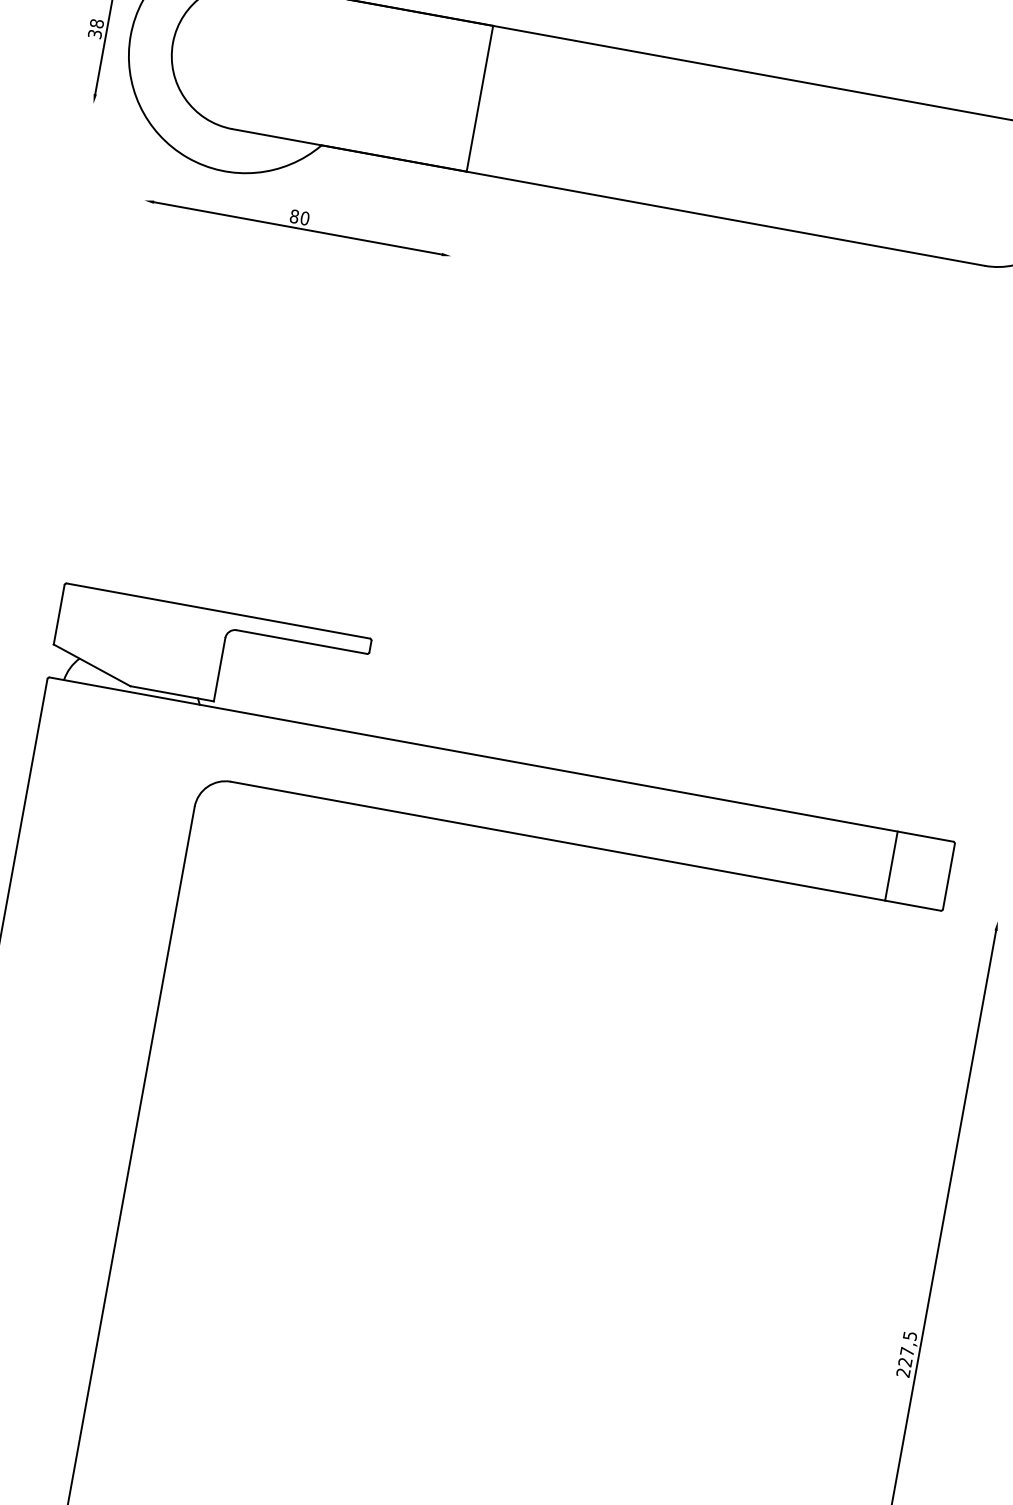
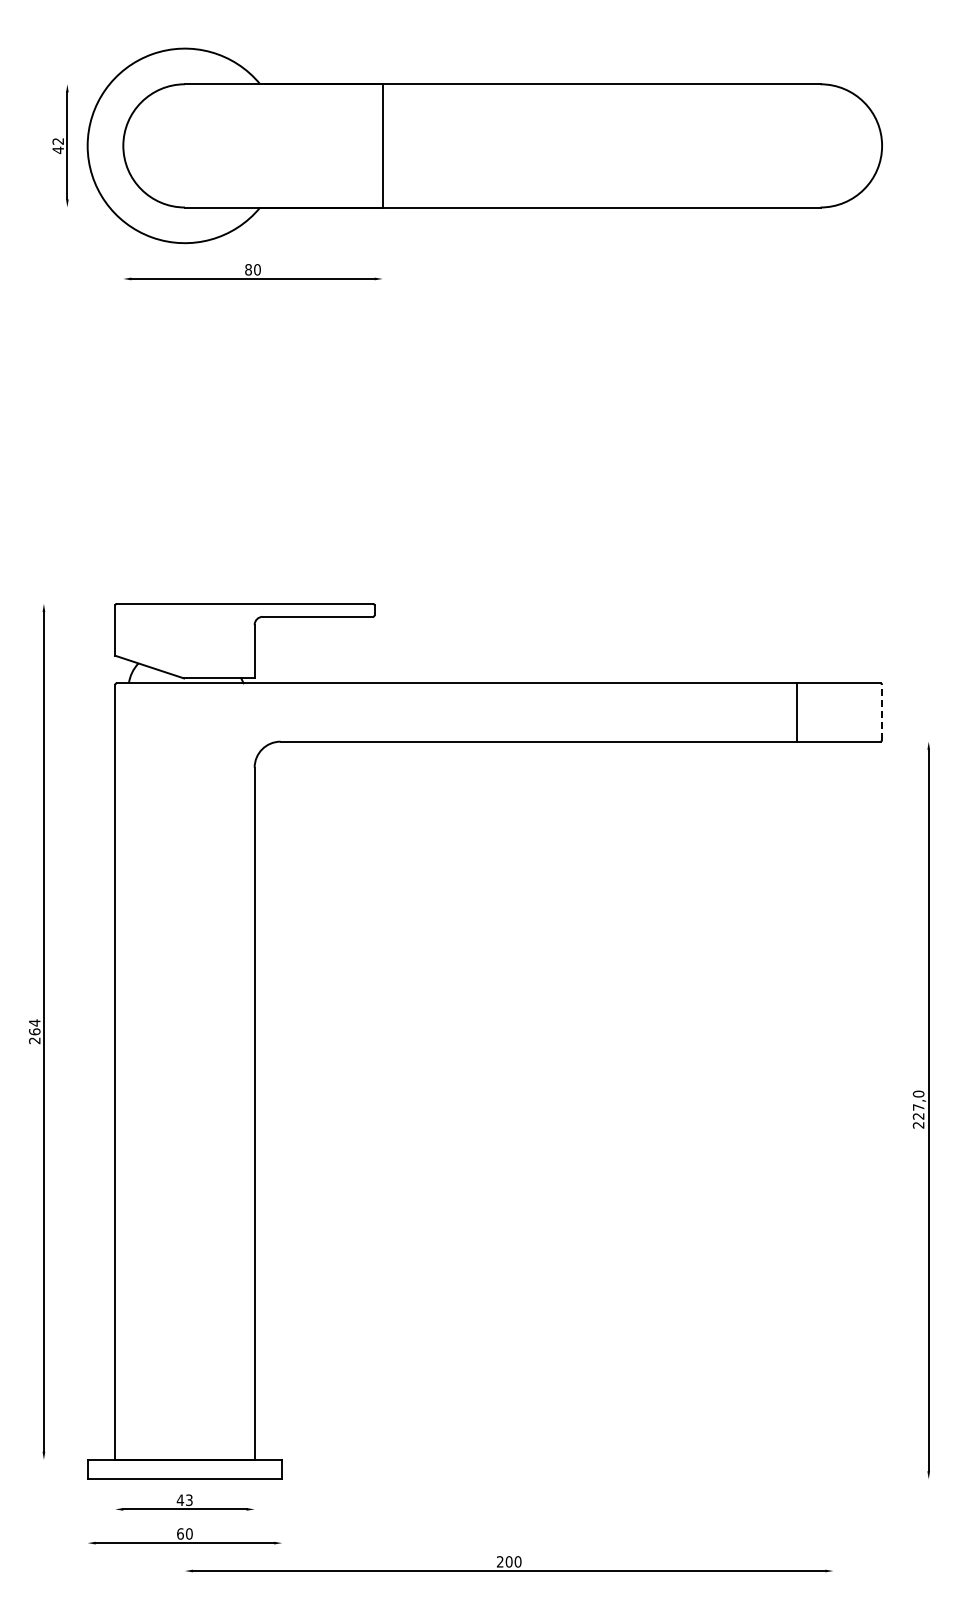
text: (96, 29) -> (58, 146), 38 -> 42
line: (891, 866) -> (797, 712), moved
line: (949, 876) -> (882, 712), solid -> dashed
text: (910, 1335) -> (918, 1093), 227,5 -> 227,0

